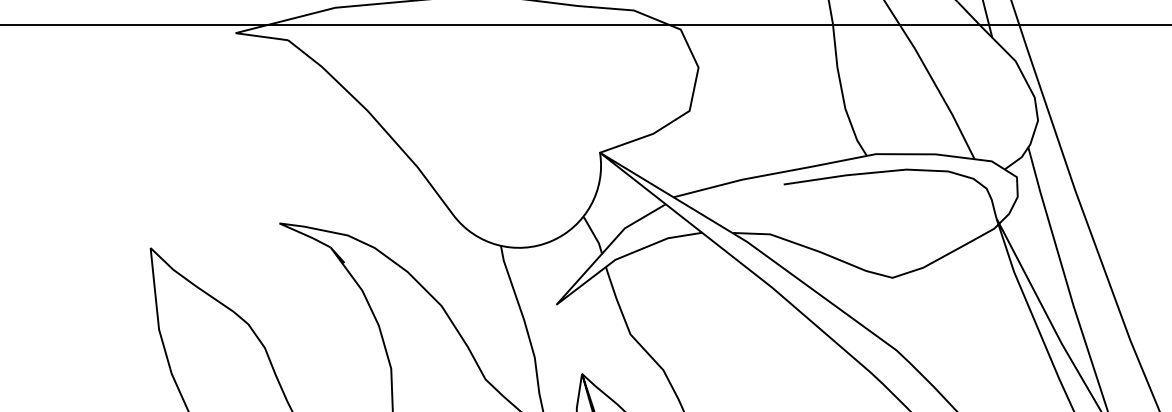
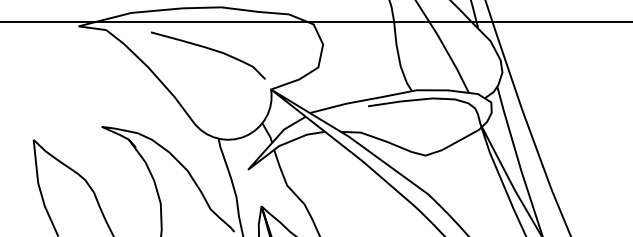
curve: (487, 78) -> (211, 50), added

